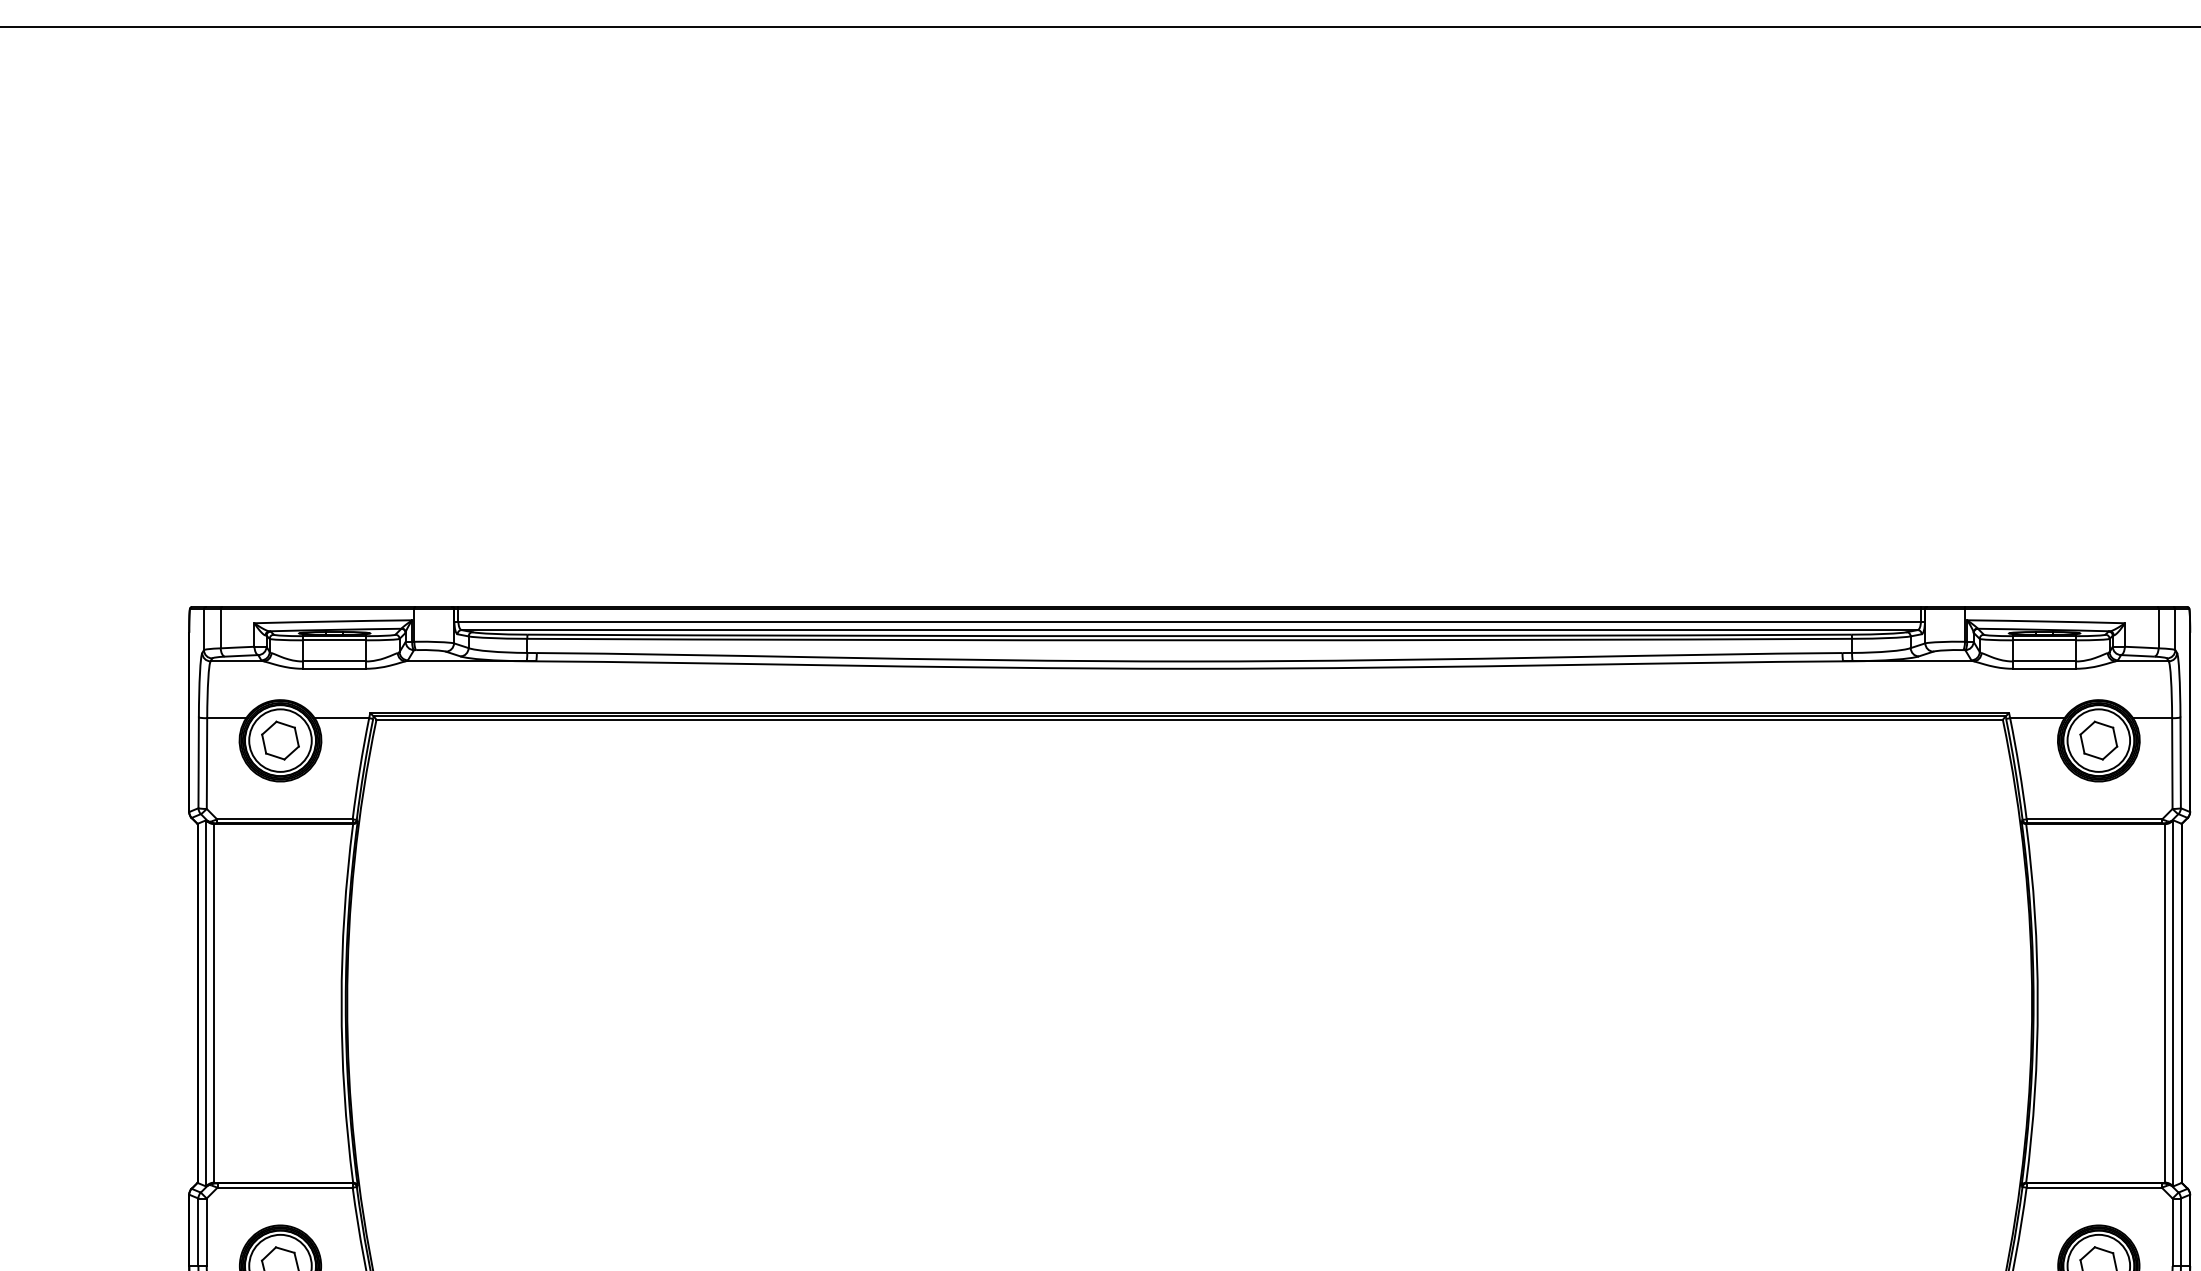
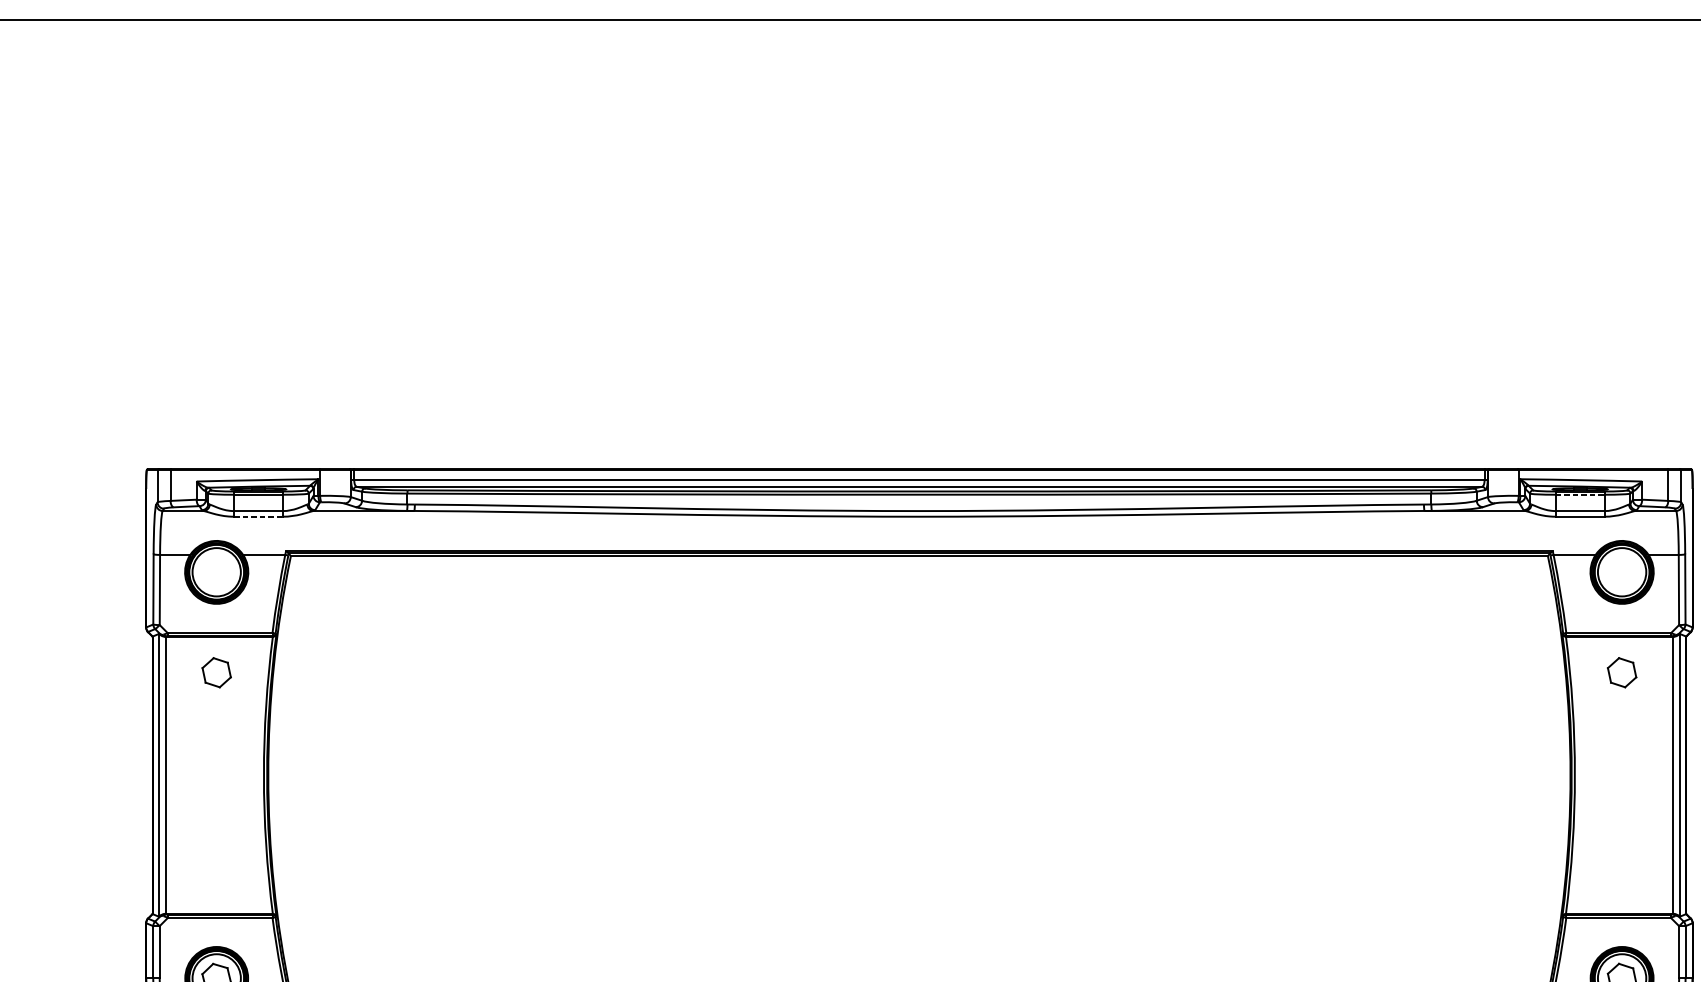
line: (2044, 640) -> (1580, 494), solid -> dashed
line: (334, 668) -> (258, 516), solid -> dashed
part: (280, 740) -> (216, 672), moved
part: (2098, 740) -> (1621, 672), moved

